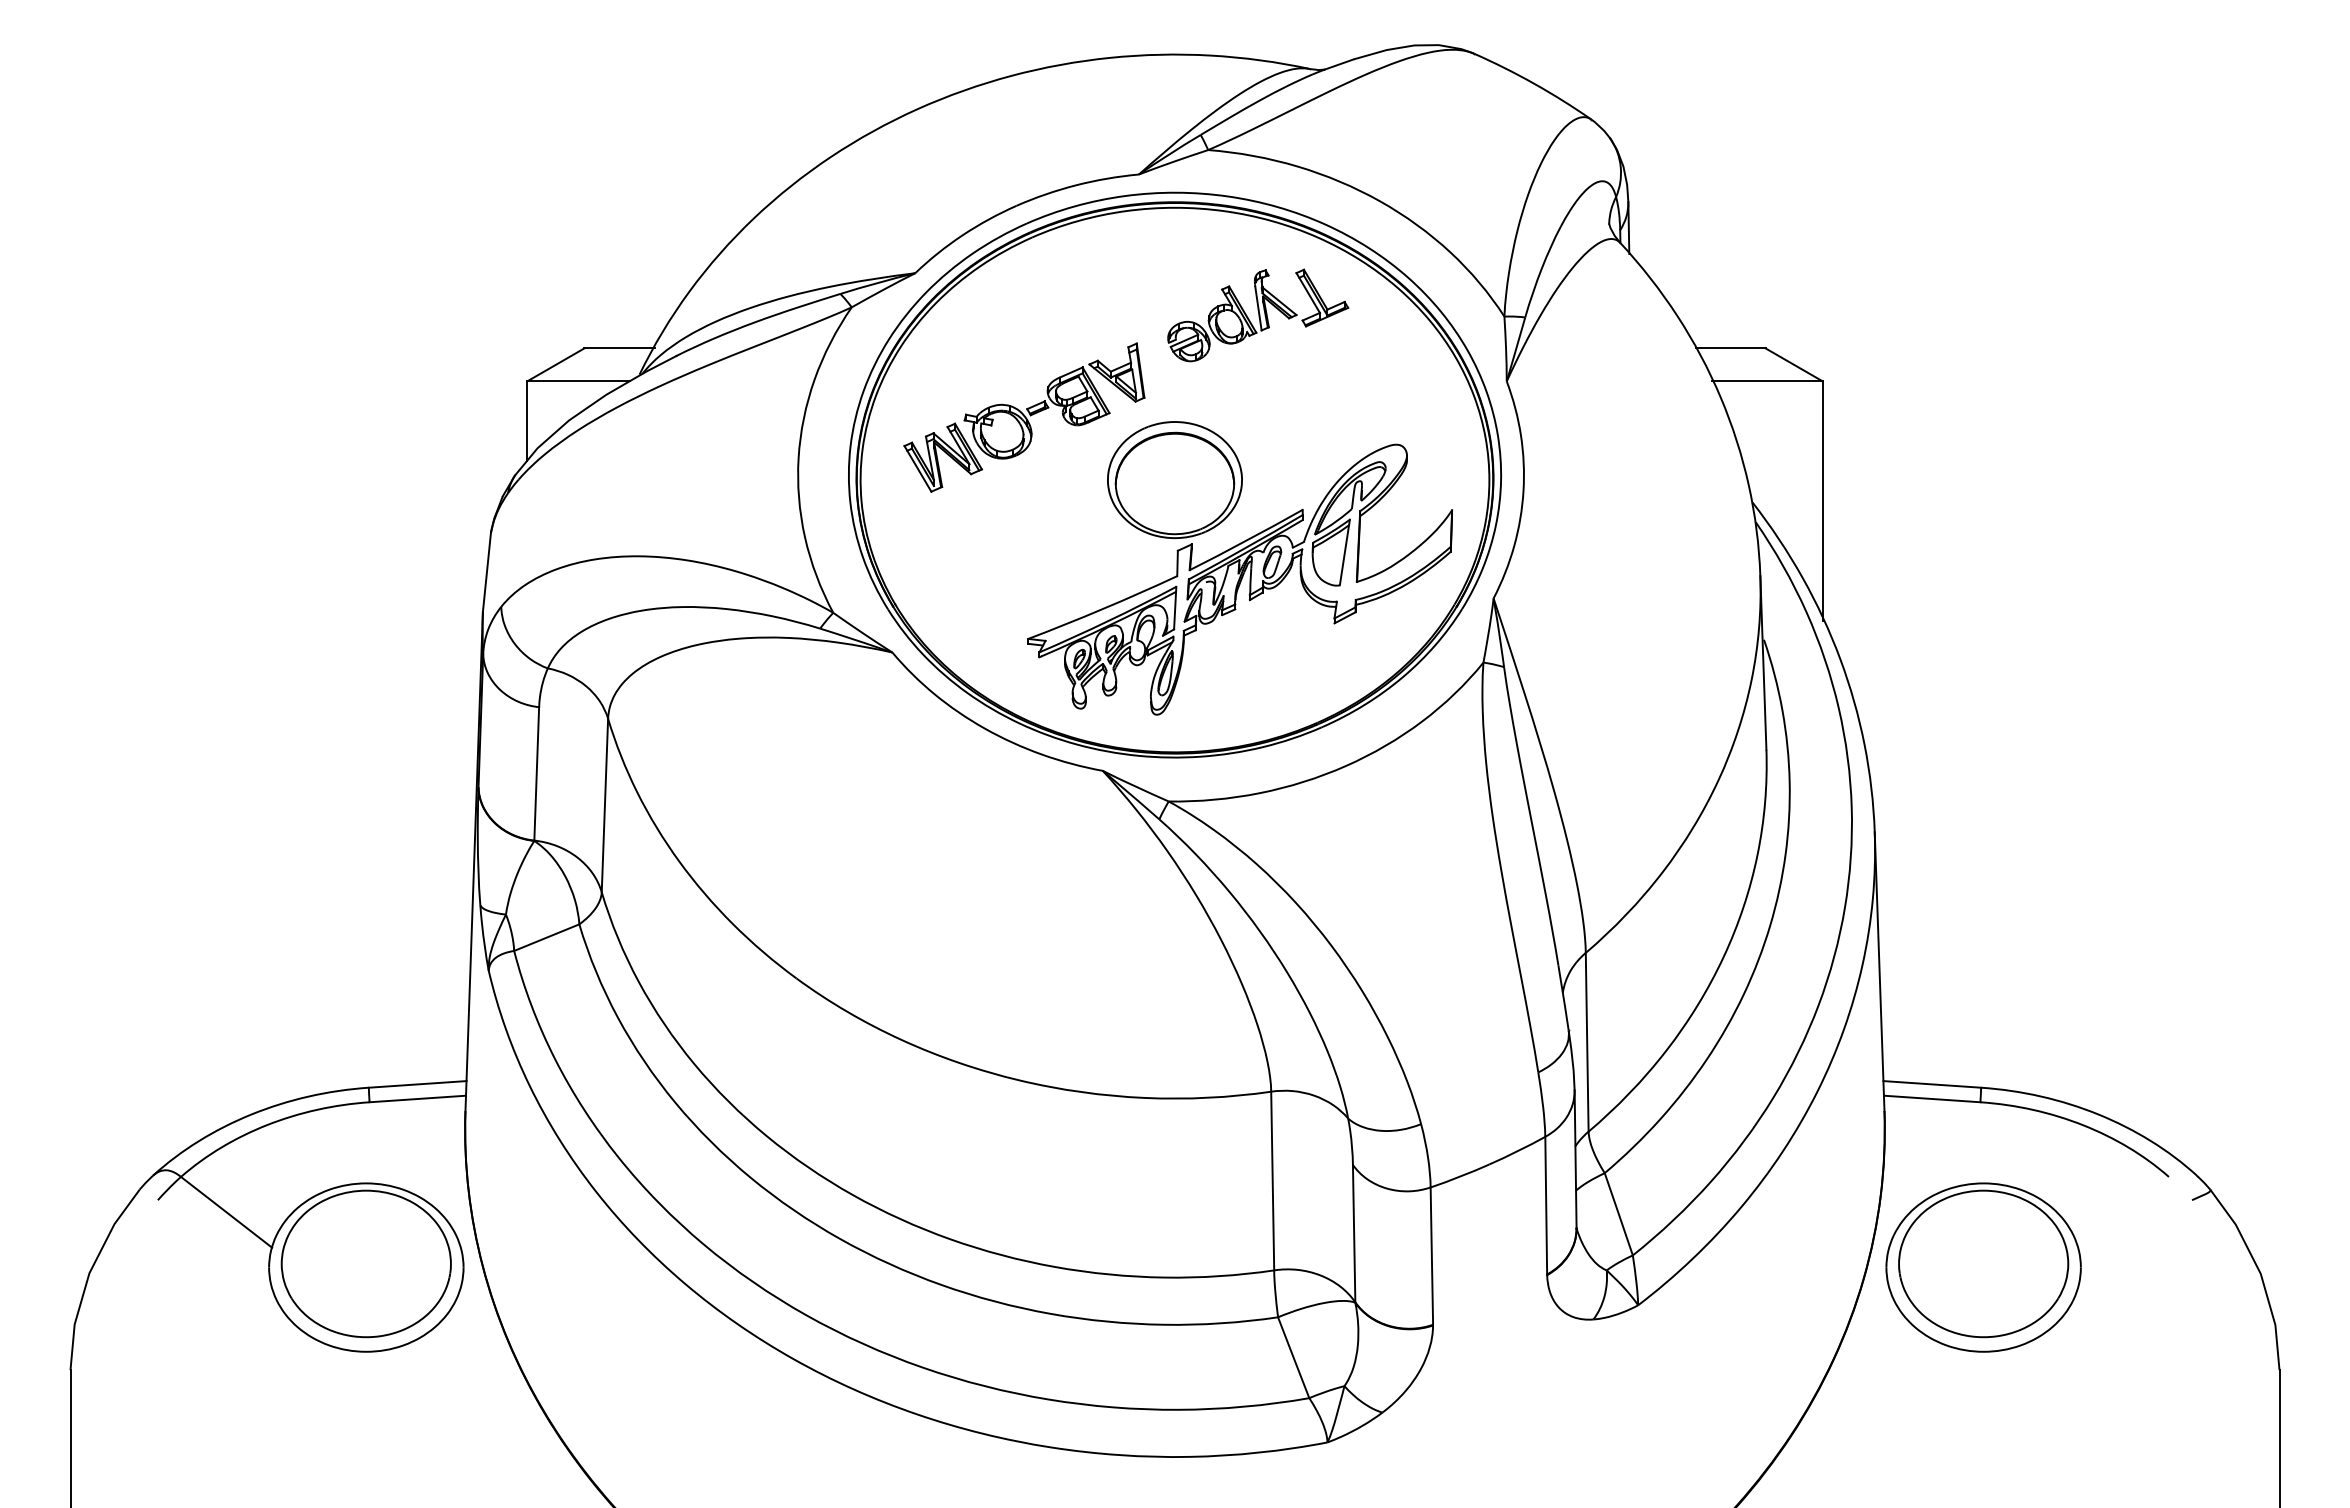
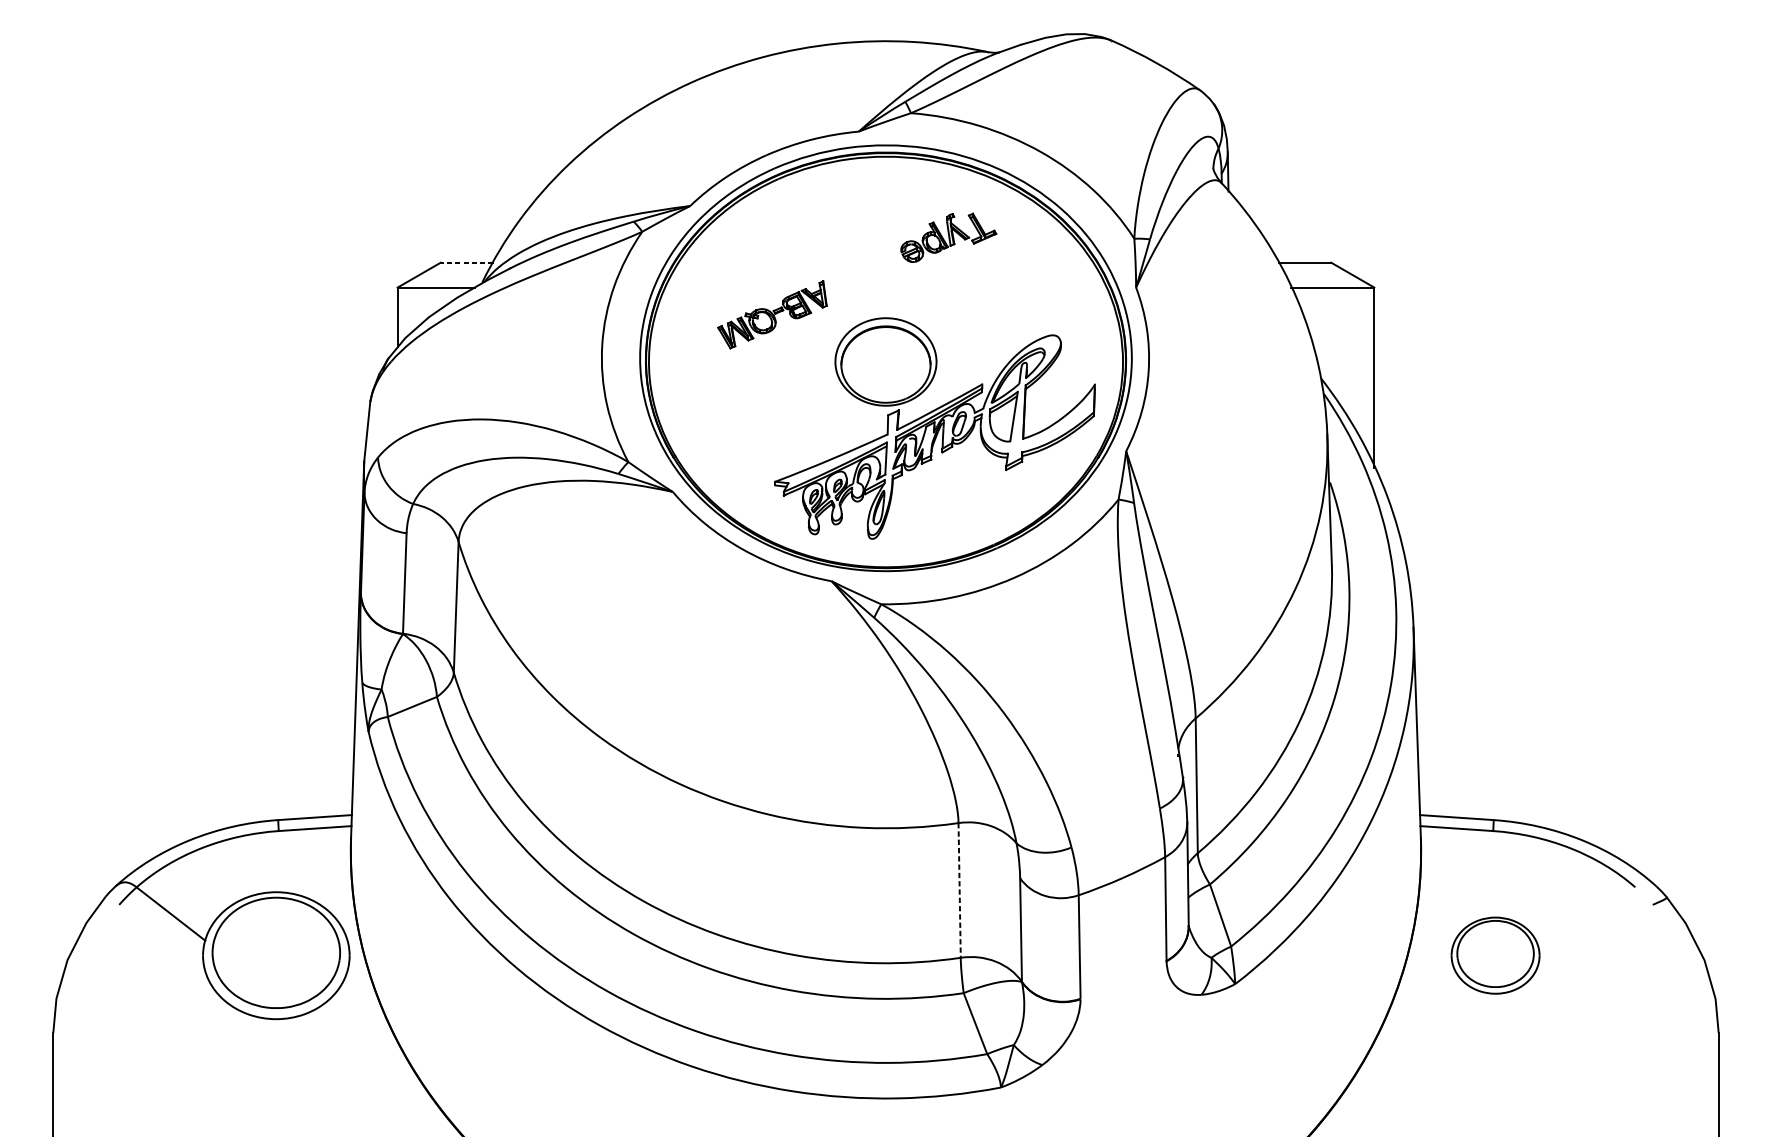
part: (1258, 315) -> (948, 237), size x0.7
line: (619, 348) -> (467, 262), solid -> dashed
part: (1024, 417) -> (772, 314), size x0.6
line: (1272, 1181) -> (959, 890), solid -> dashed
part: (1983, 1267) -> (1495, 955), size x0.6

